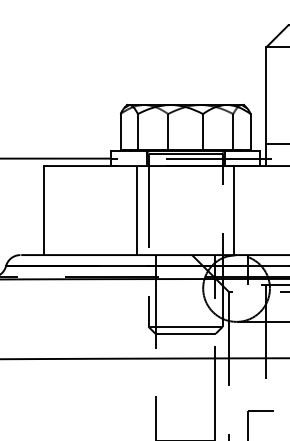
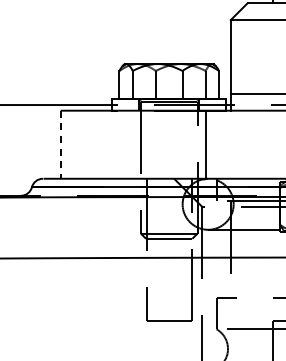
line: (137, 210) -> (132, 144), removed
line: (43, 211) -> (60, 145), solid -> dashed

